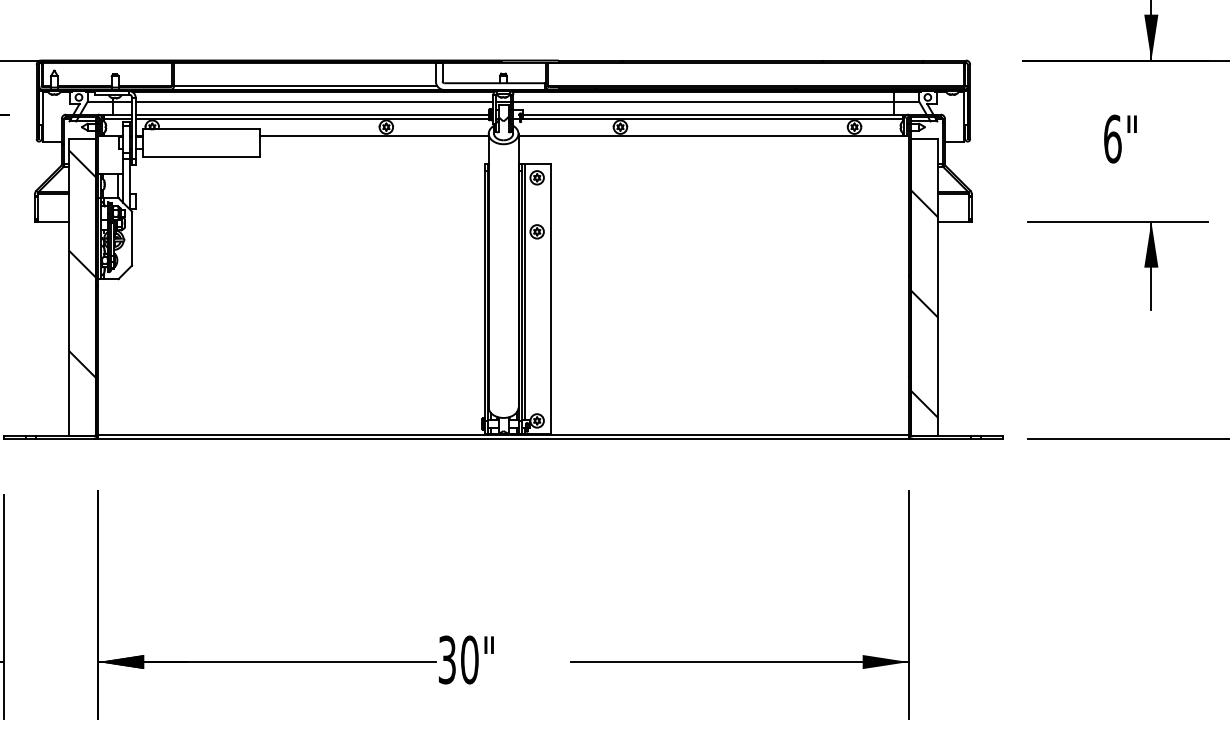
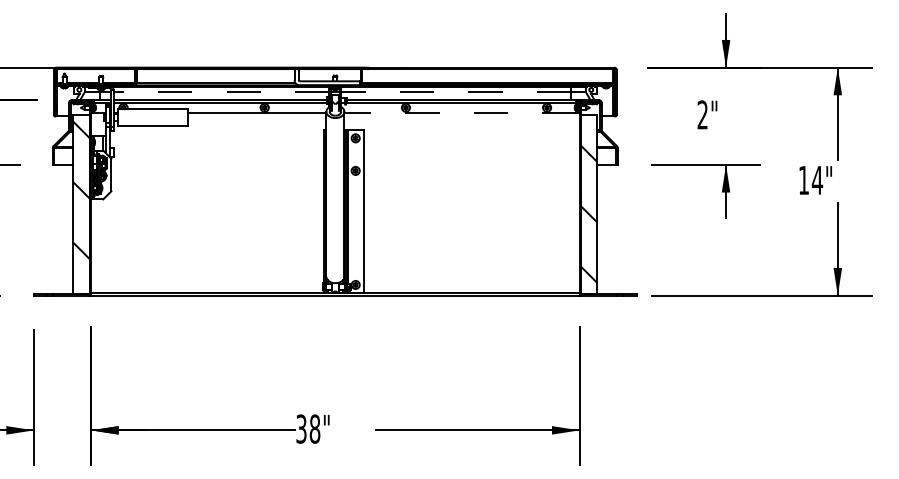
line: (314, 101) -> (221, 92), solid -> dashed
line: (704, 101) -> (456, 92), solid -> dashed
line: (709, 136) -> (459, 113), solid -> dashed
text: (1112, 138) -> (702, 114), 6" -> 2"
text: (468, 658) -> (314, 428), 30" -> 38"

